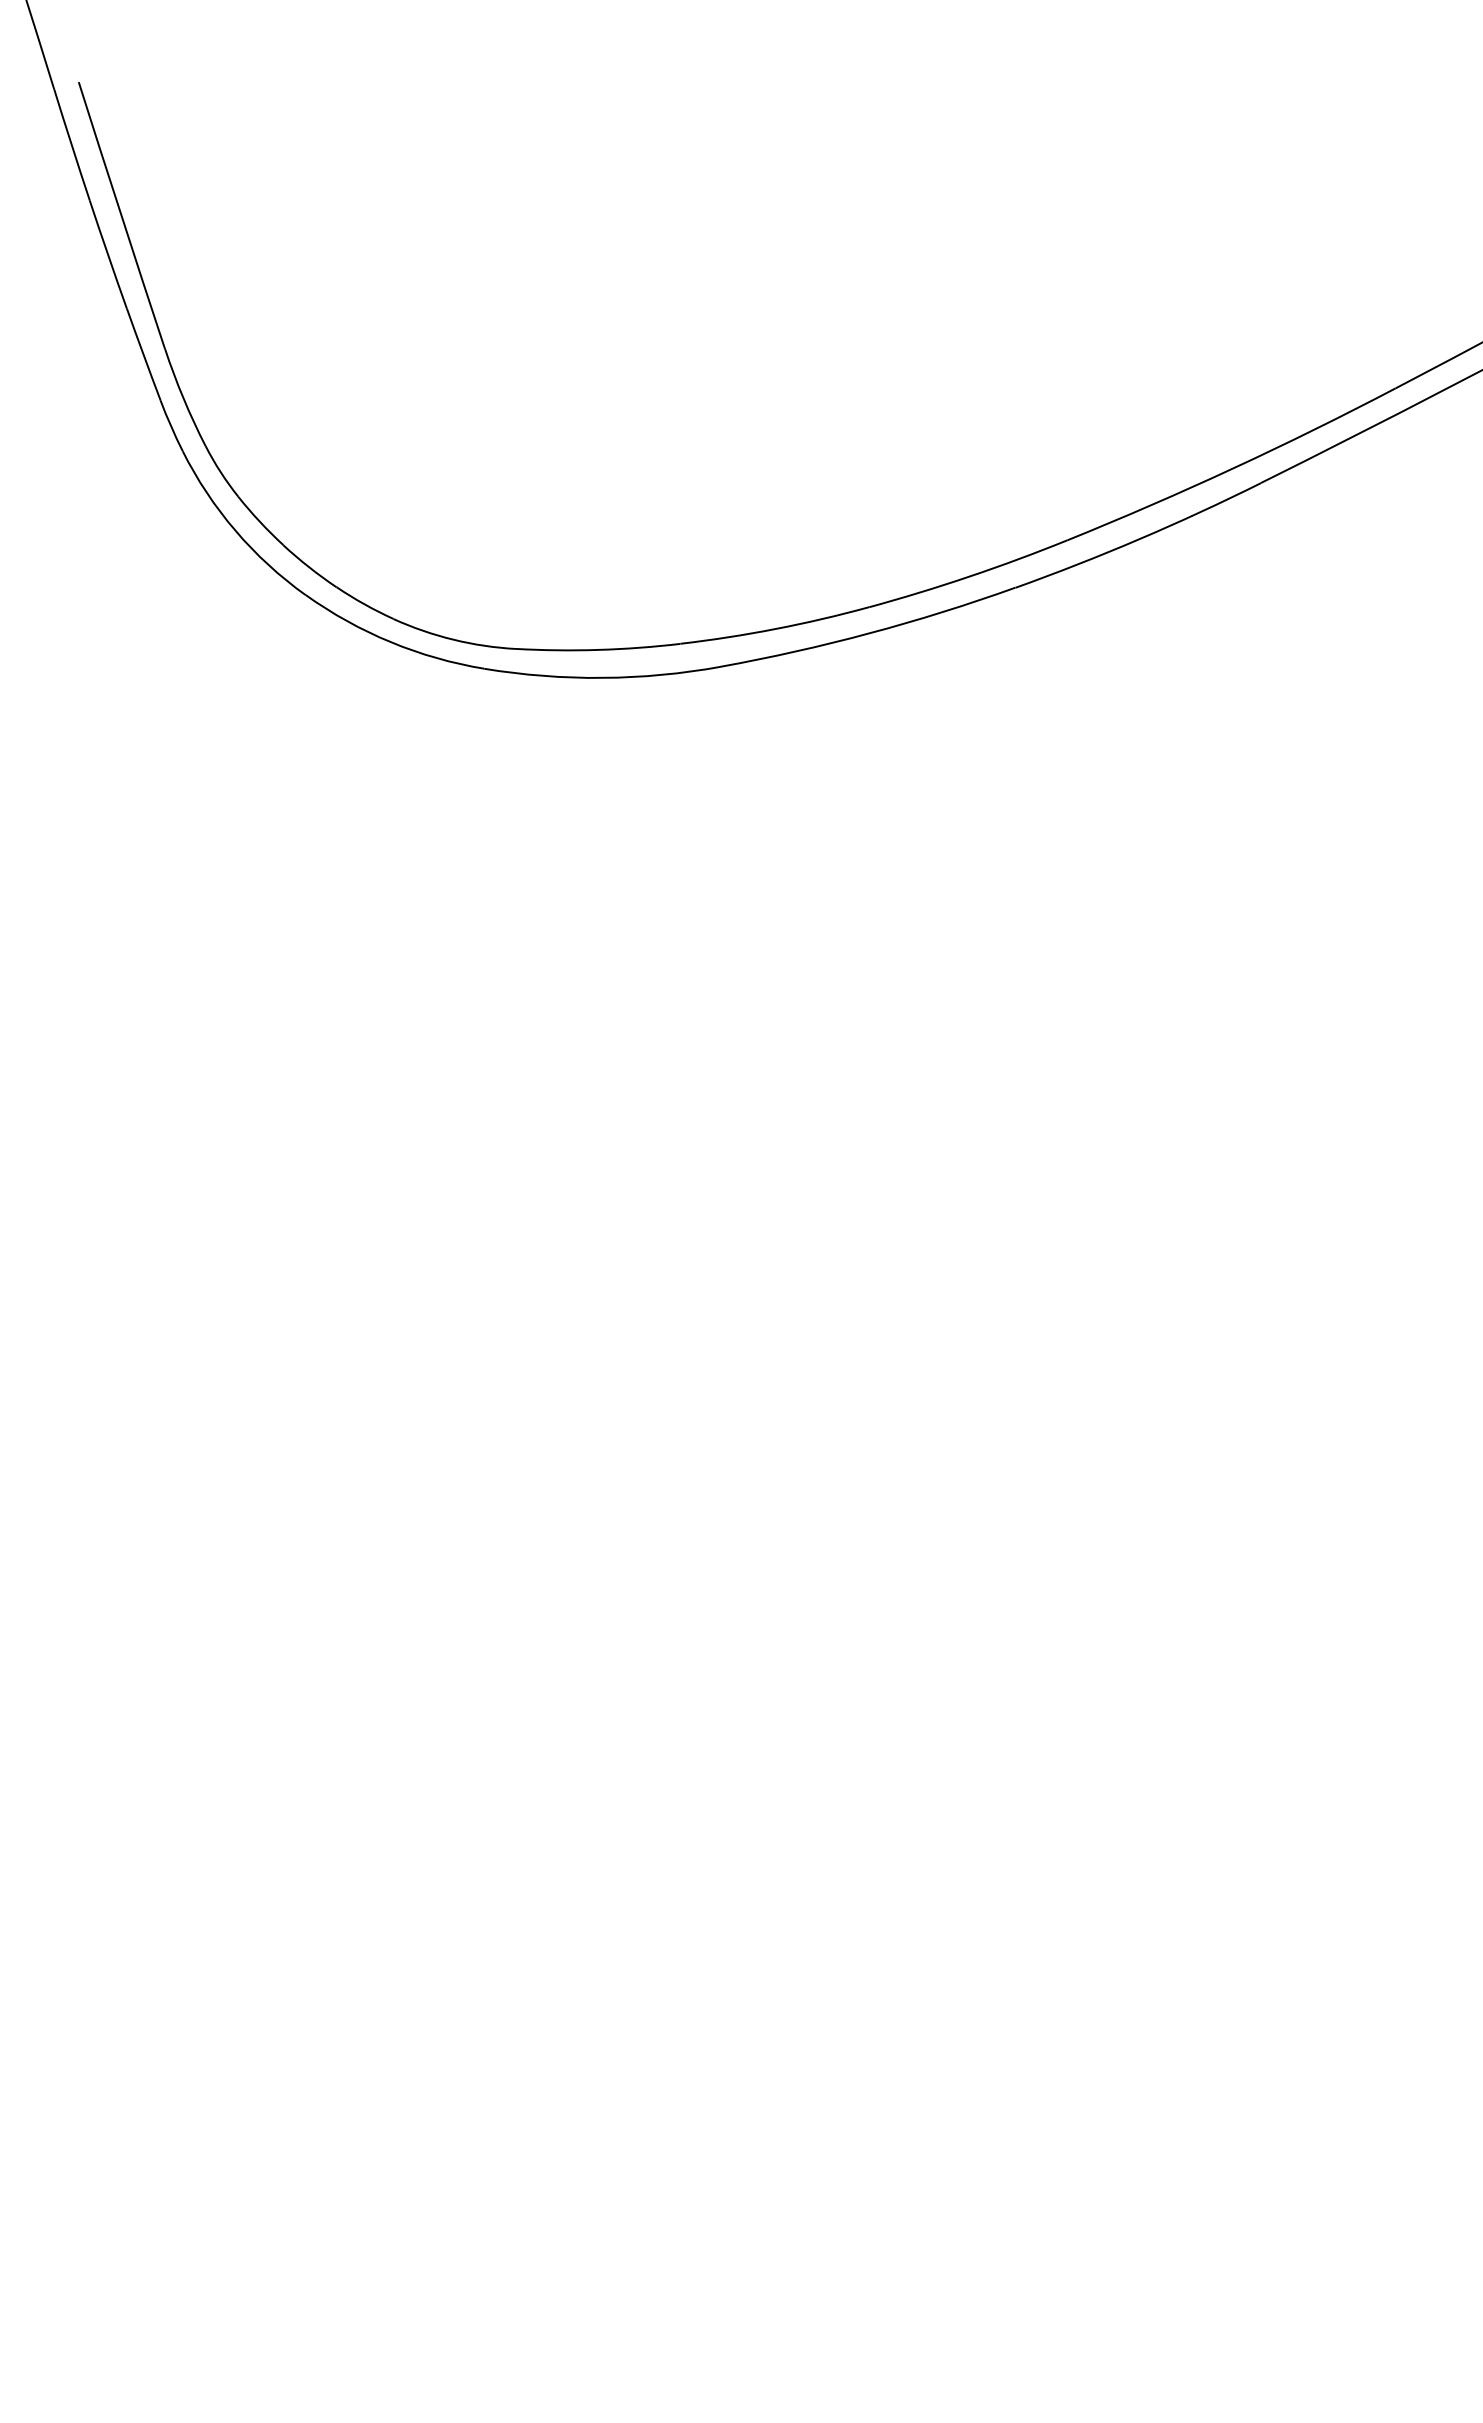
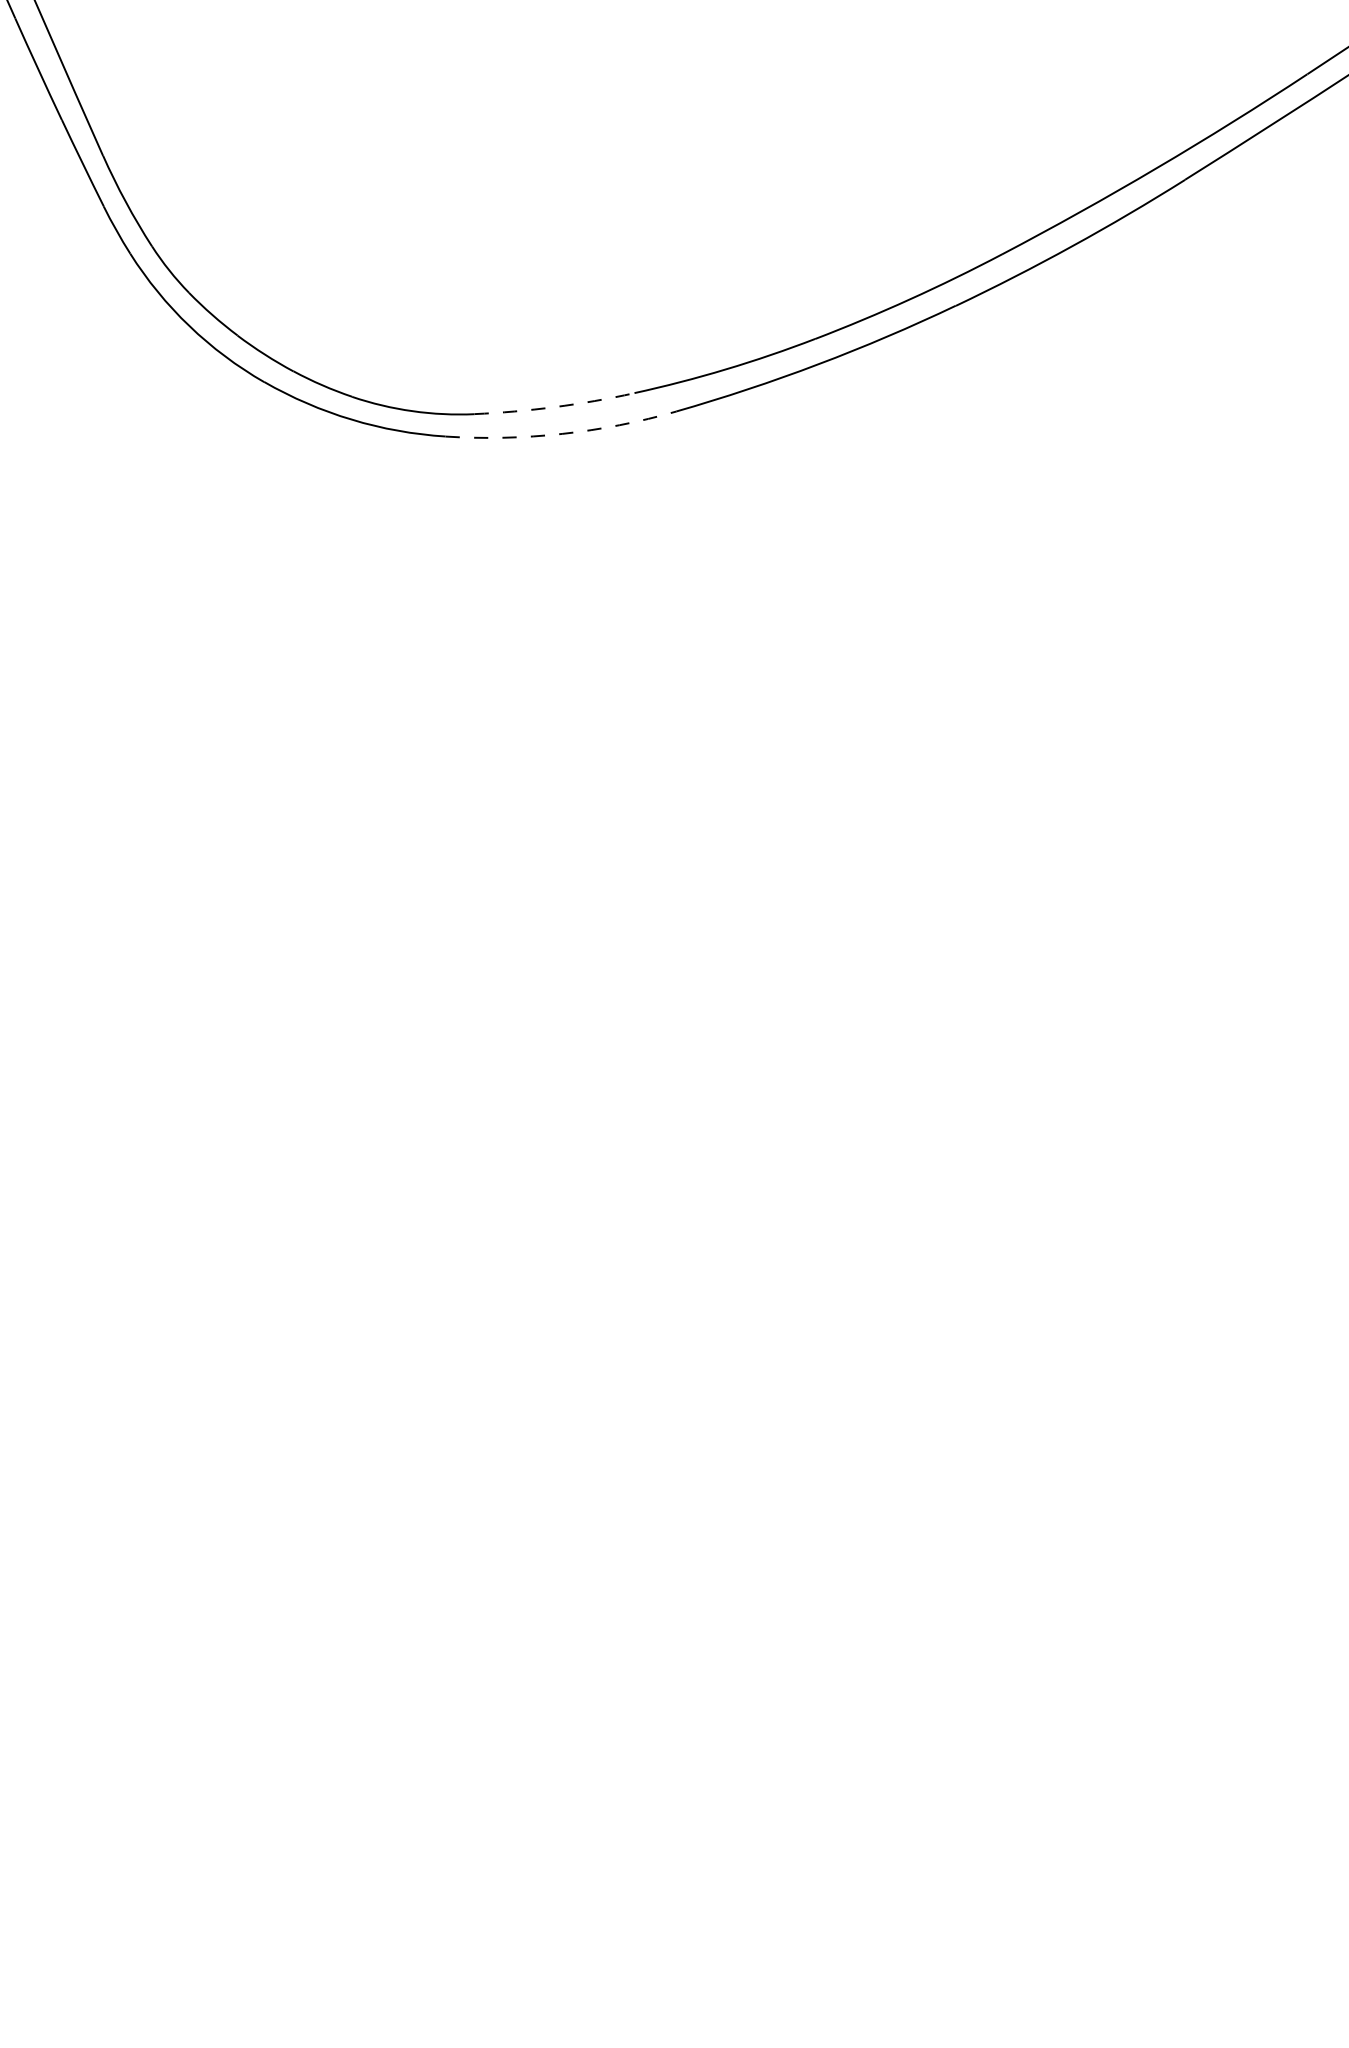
arc: (598, 649) -> (555, 406), solid -> dashed
arc: (602, 677) -> (561, 433), solid -> dashed

